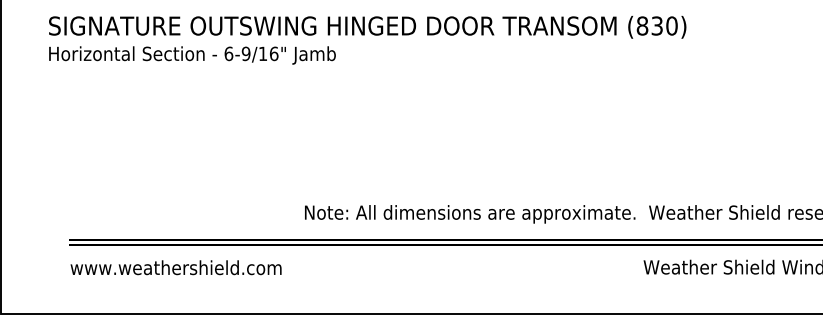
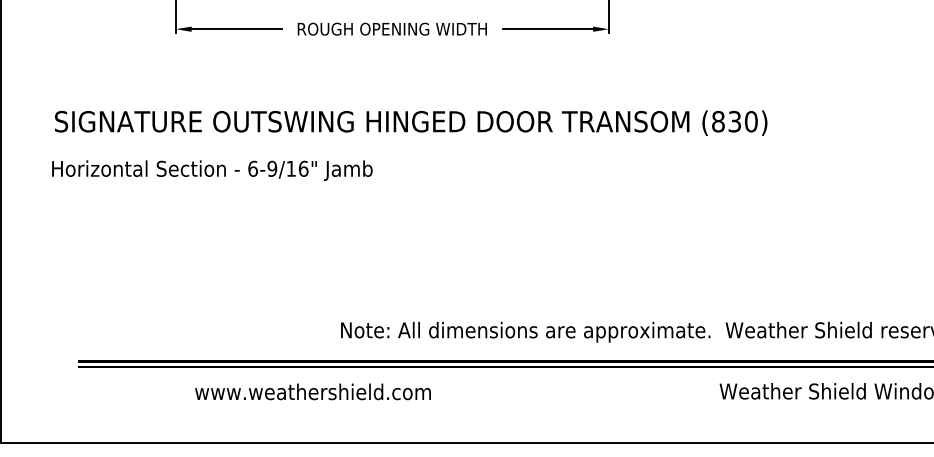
text: (192, 55) -> (212, 170), moved
text: (175, 267) -> (312, 391), moved

